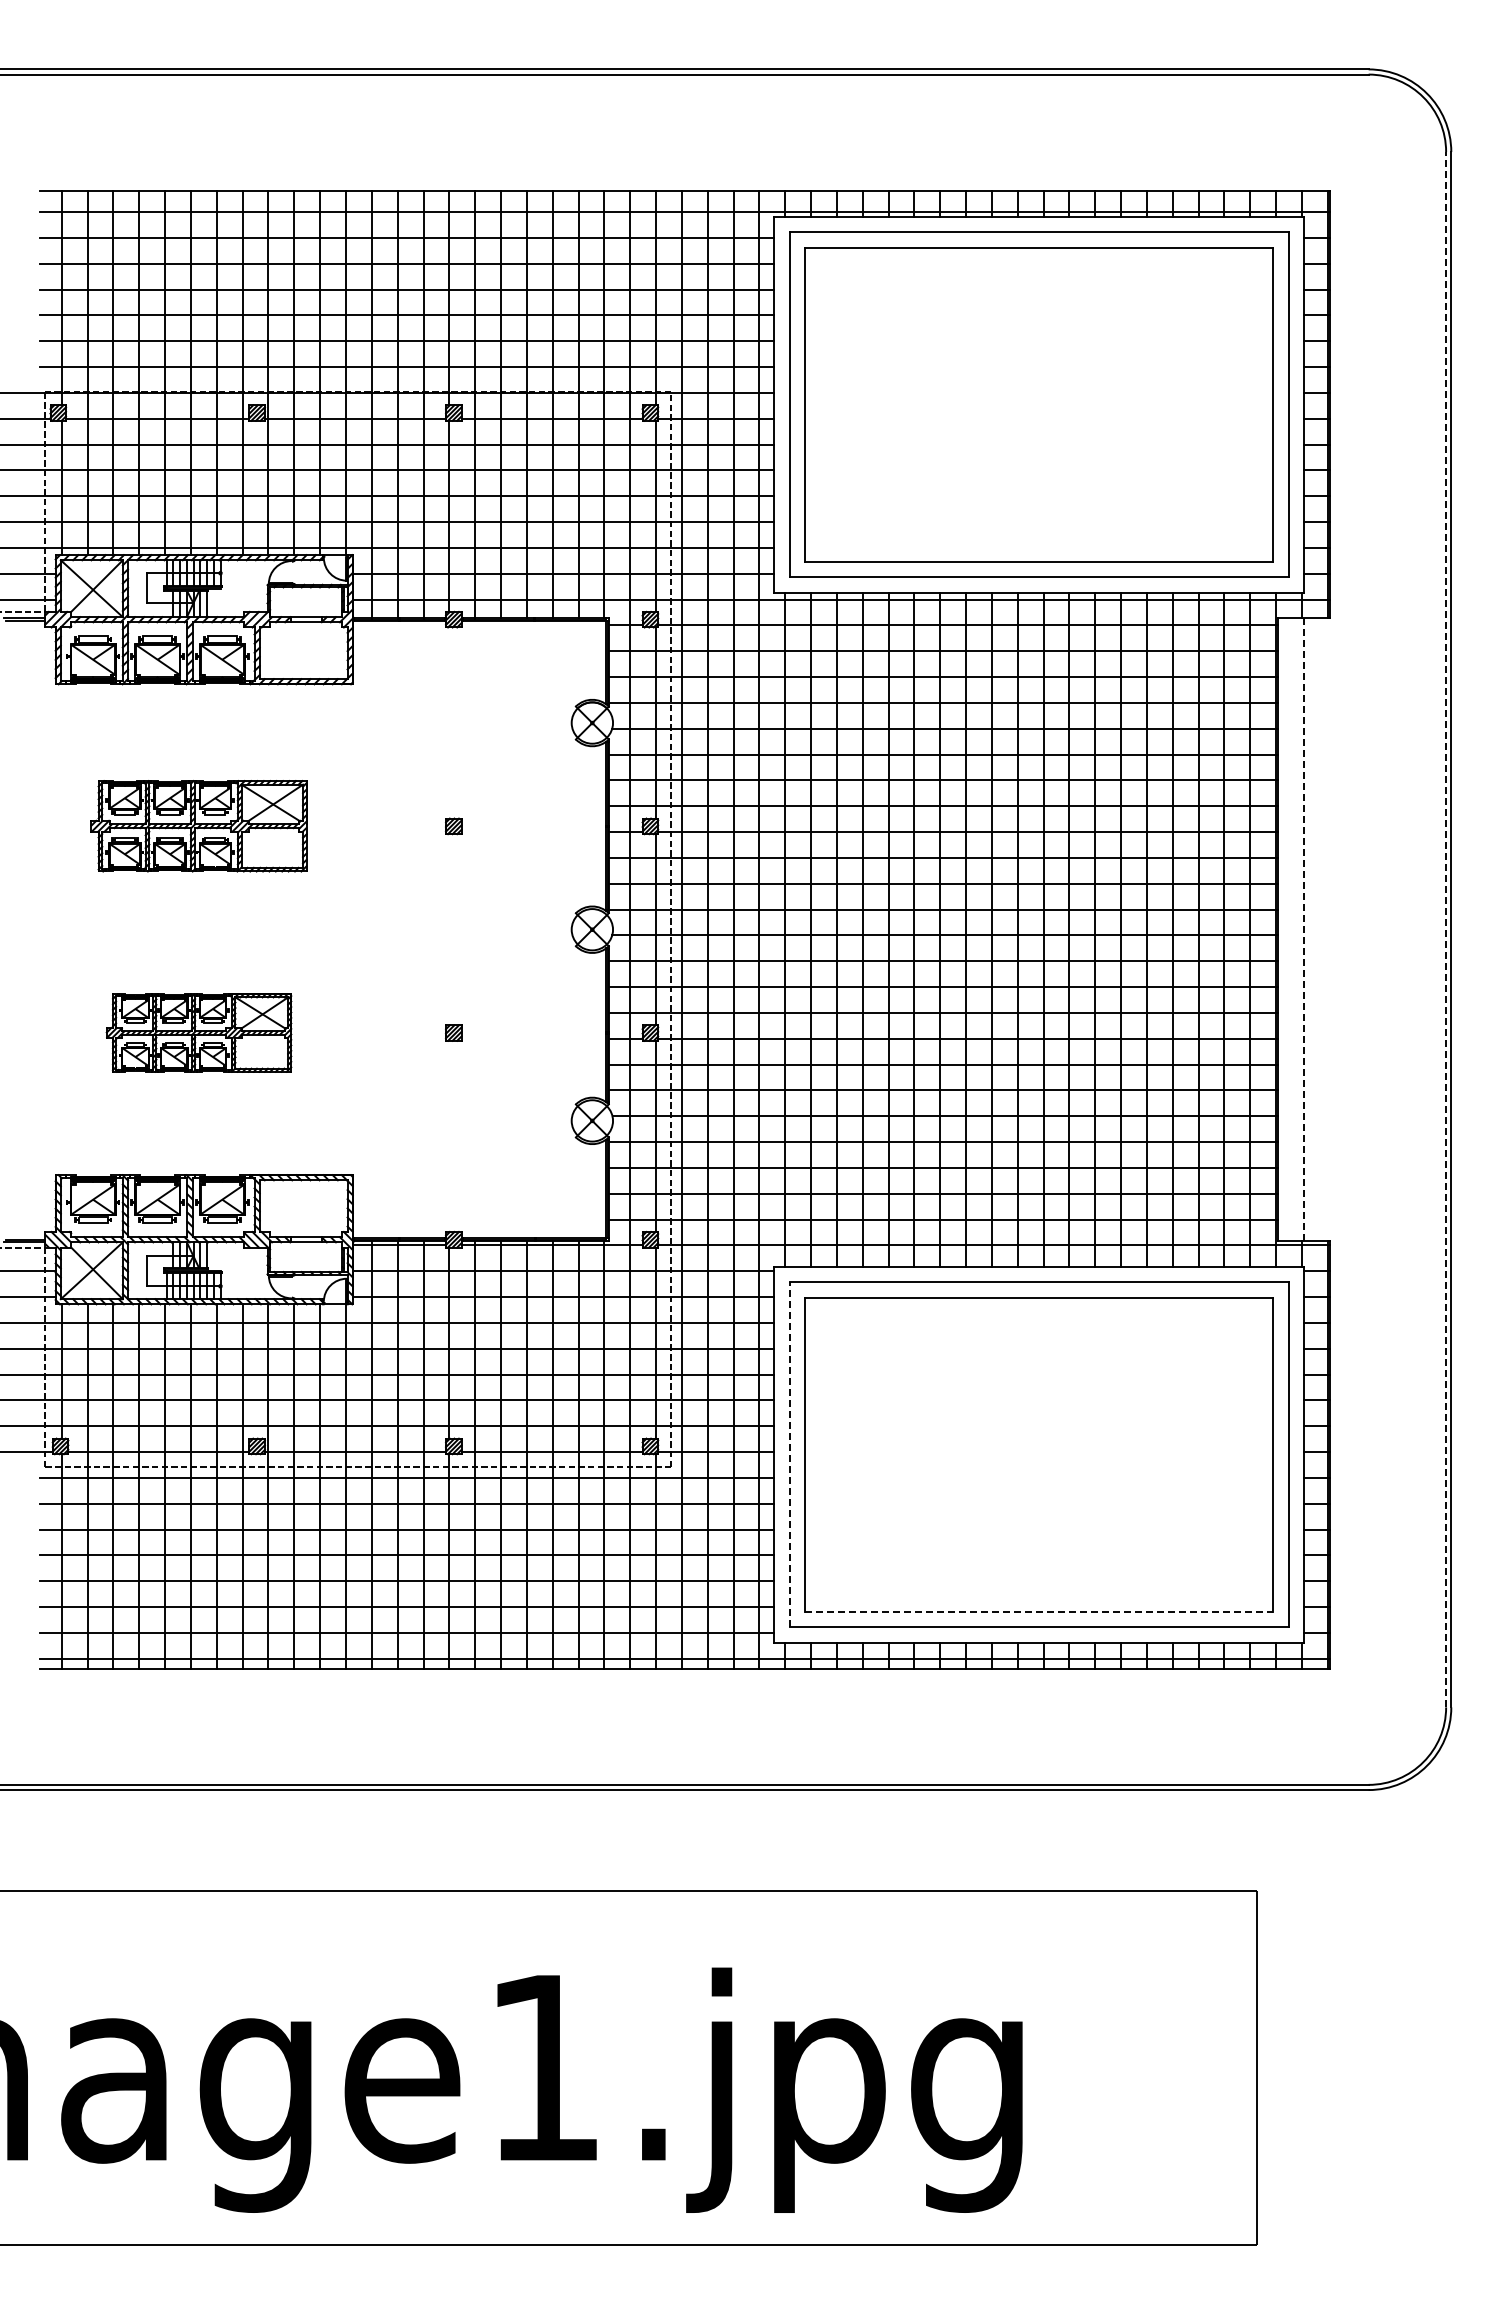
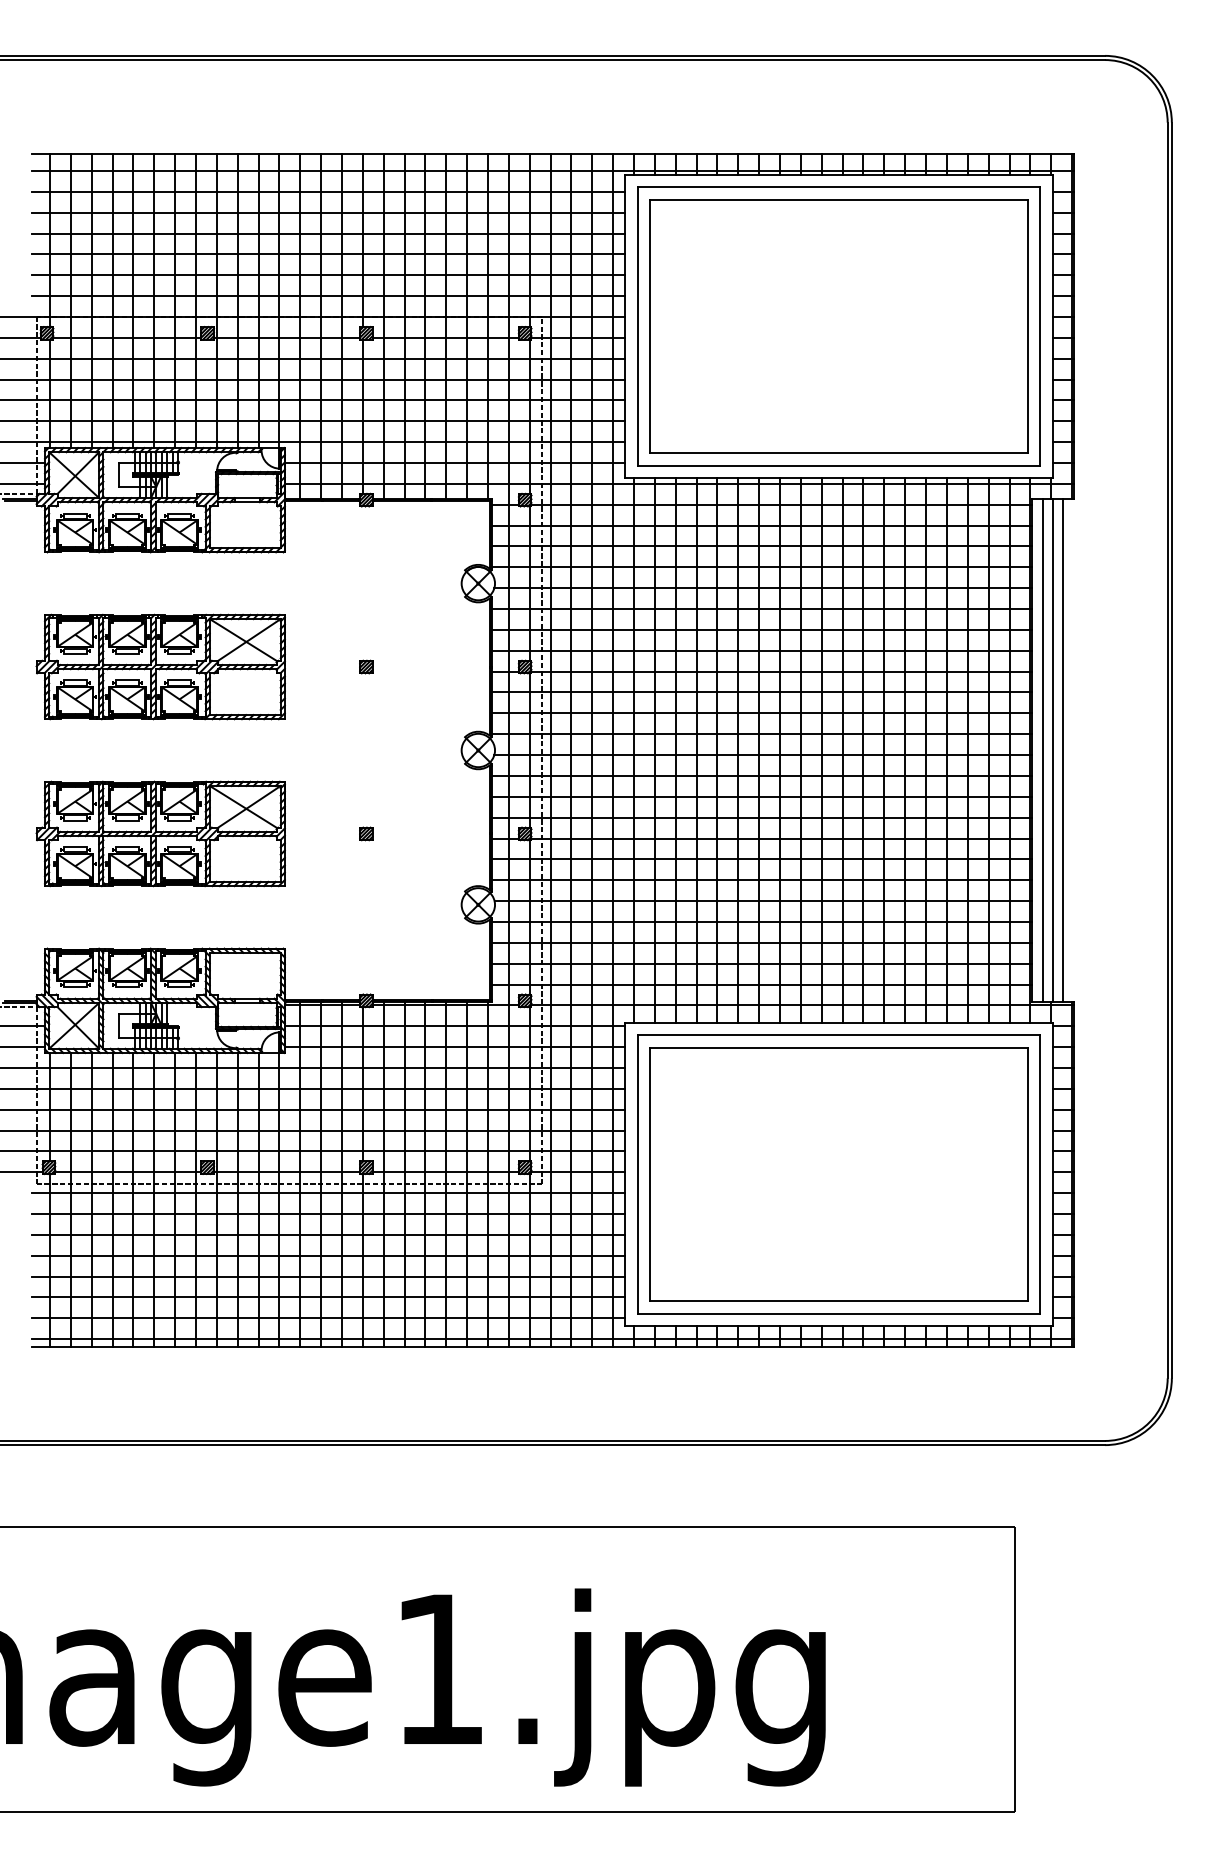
part: (198, 825) -> (160, 666), size x1.43
line: (1291, 929) -> (1042, 750), added
line: (1316, 929) -> (1063, 750), added
line: (1446, 929) -> (1167, 750), dashed -> solid
line: (1304, 930) -> (1053, 751), dashed -> solid
part: (198, 1032) -> (160, 833), size x1.67
line: (789, 1454) -> (637, 1174), dashed -> solid
line: (1039, 1611) -> (839, 1300), dashed -> solid

